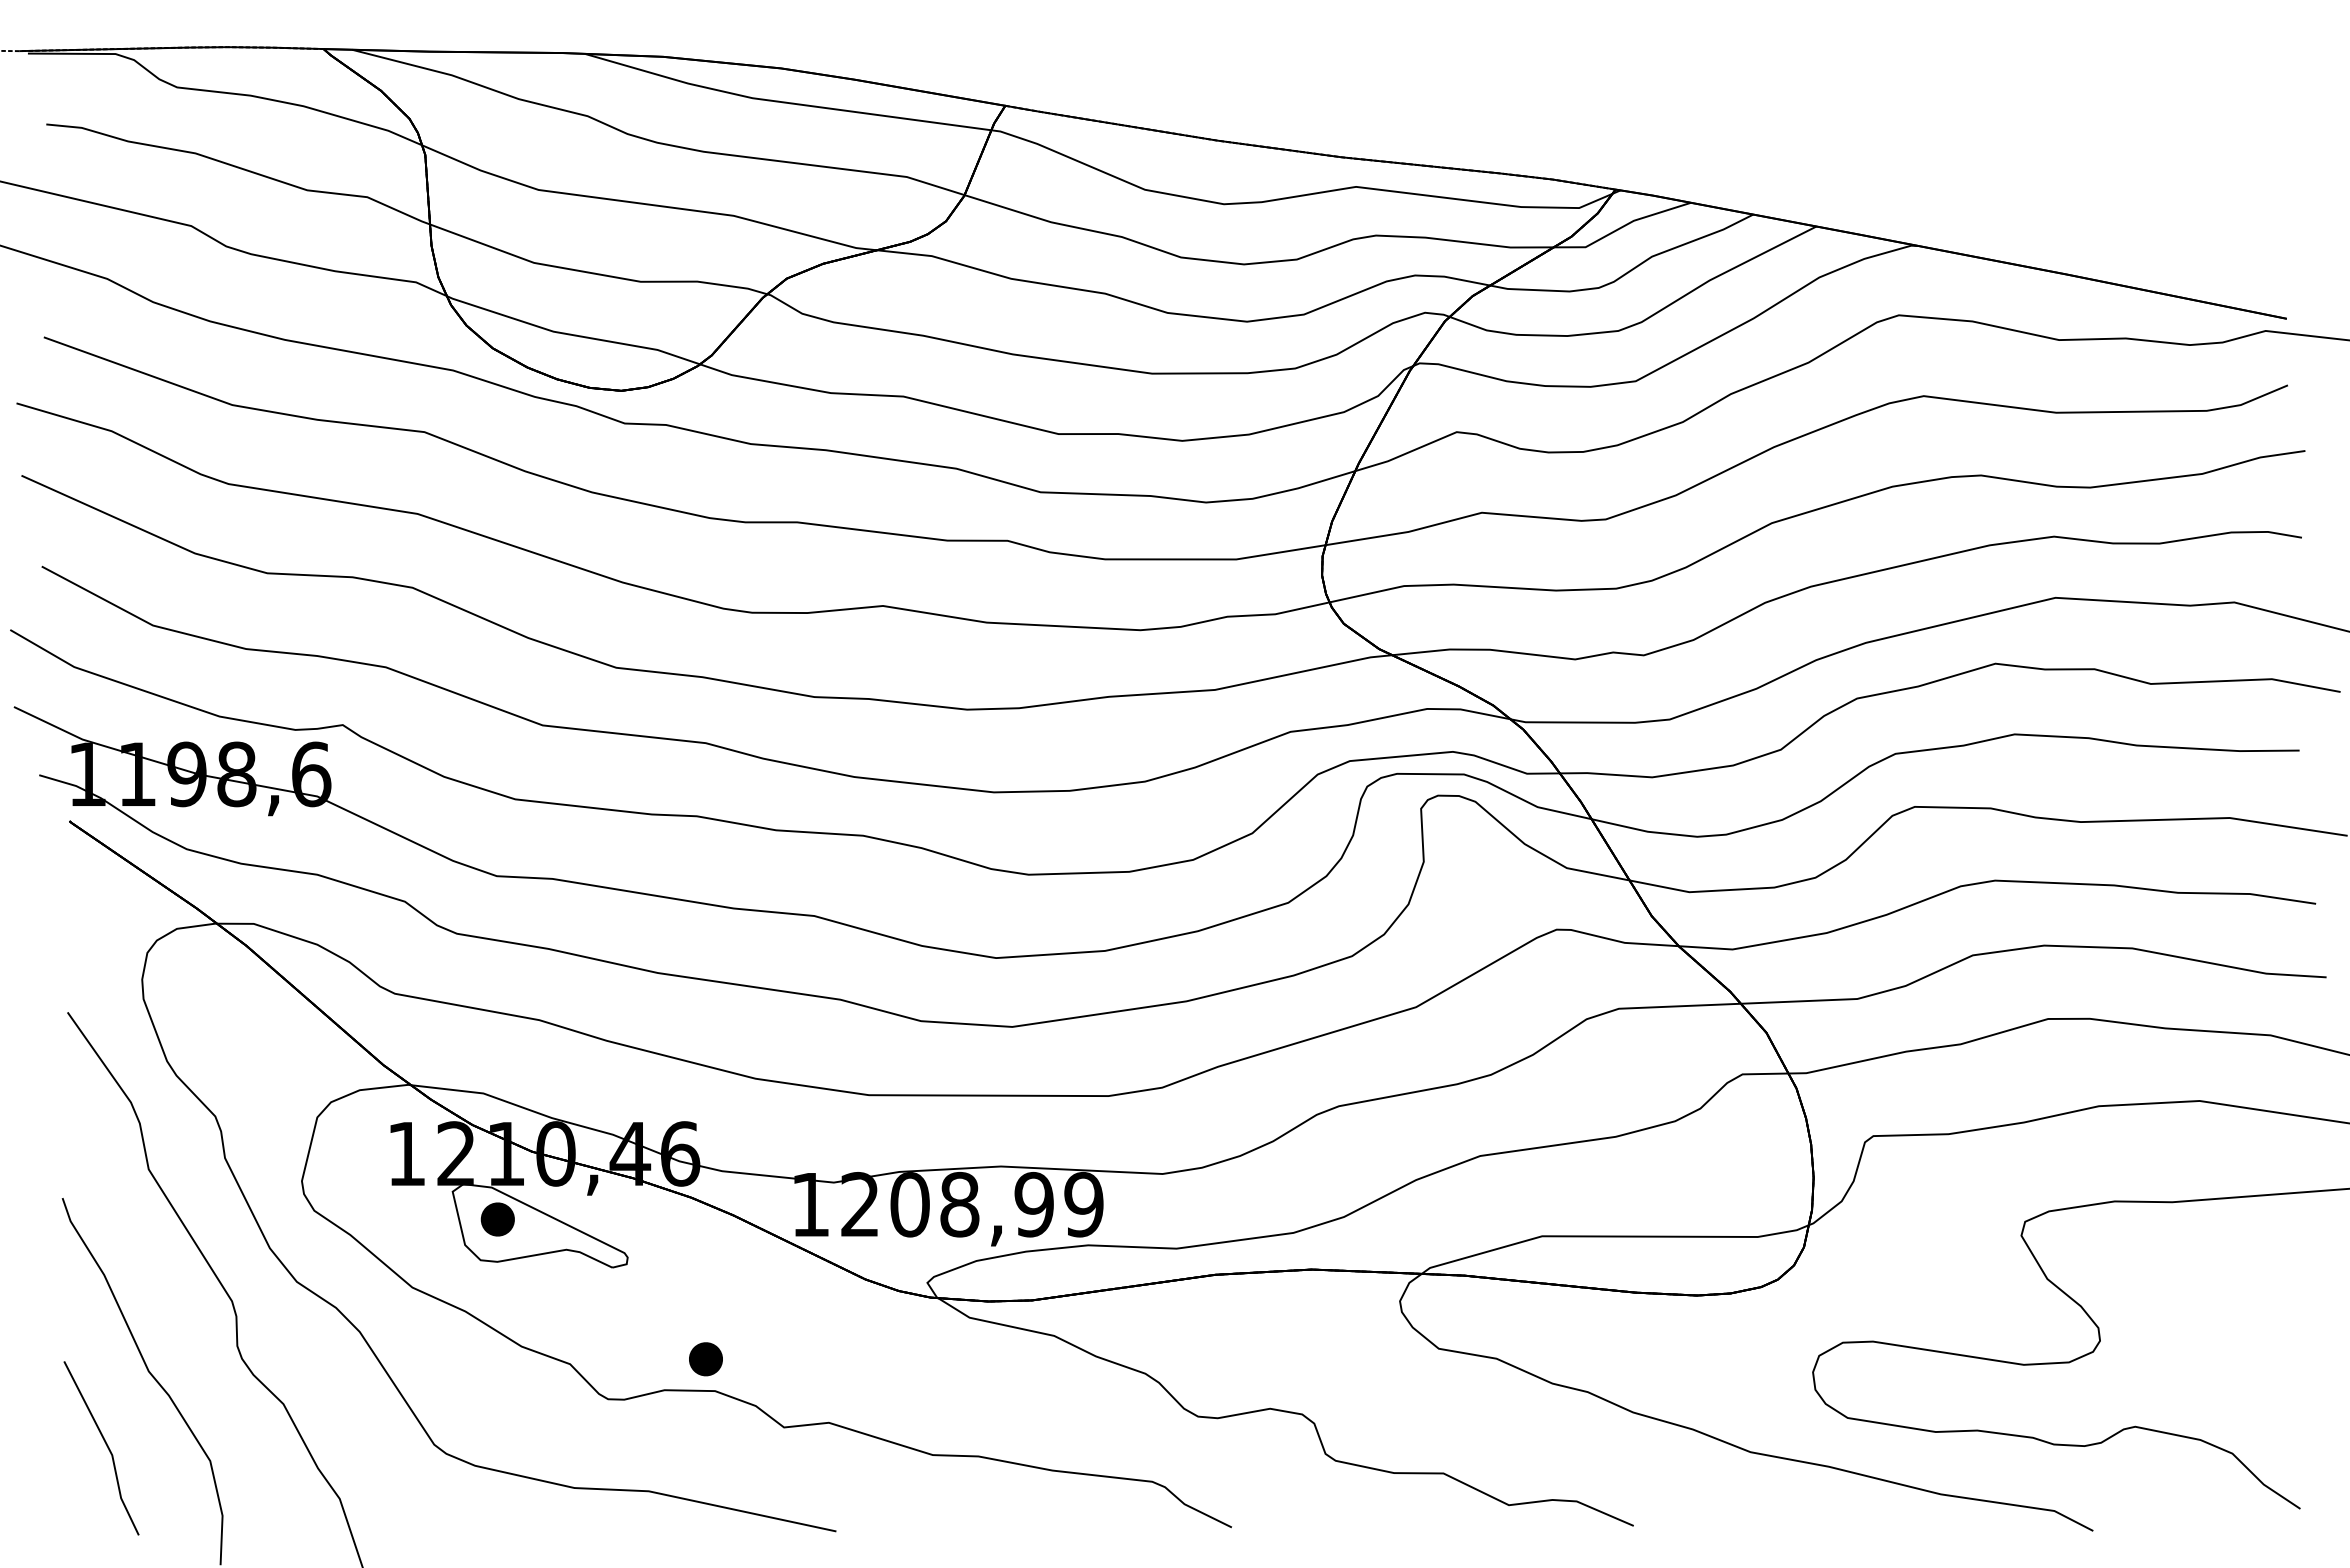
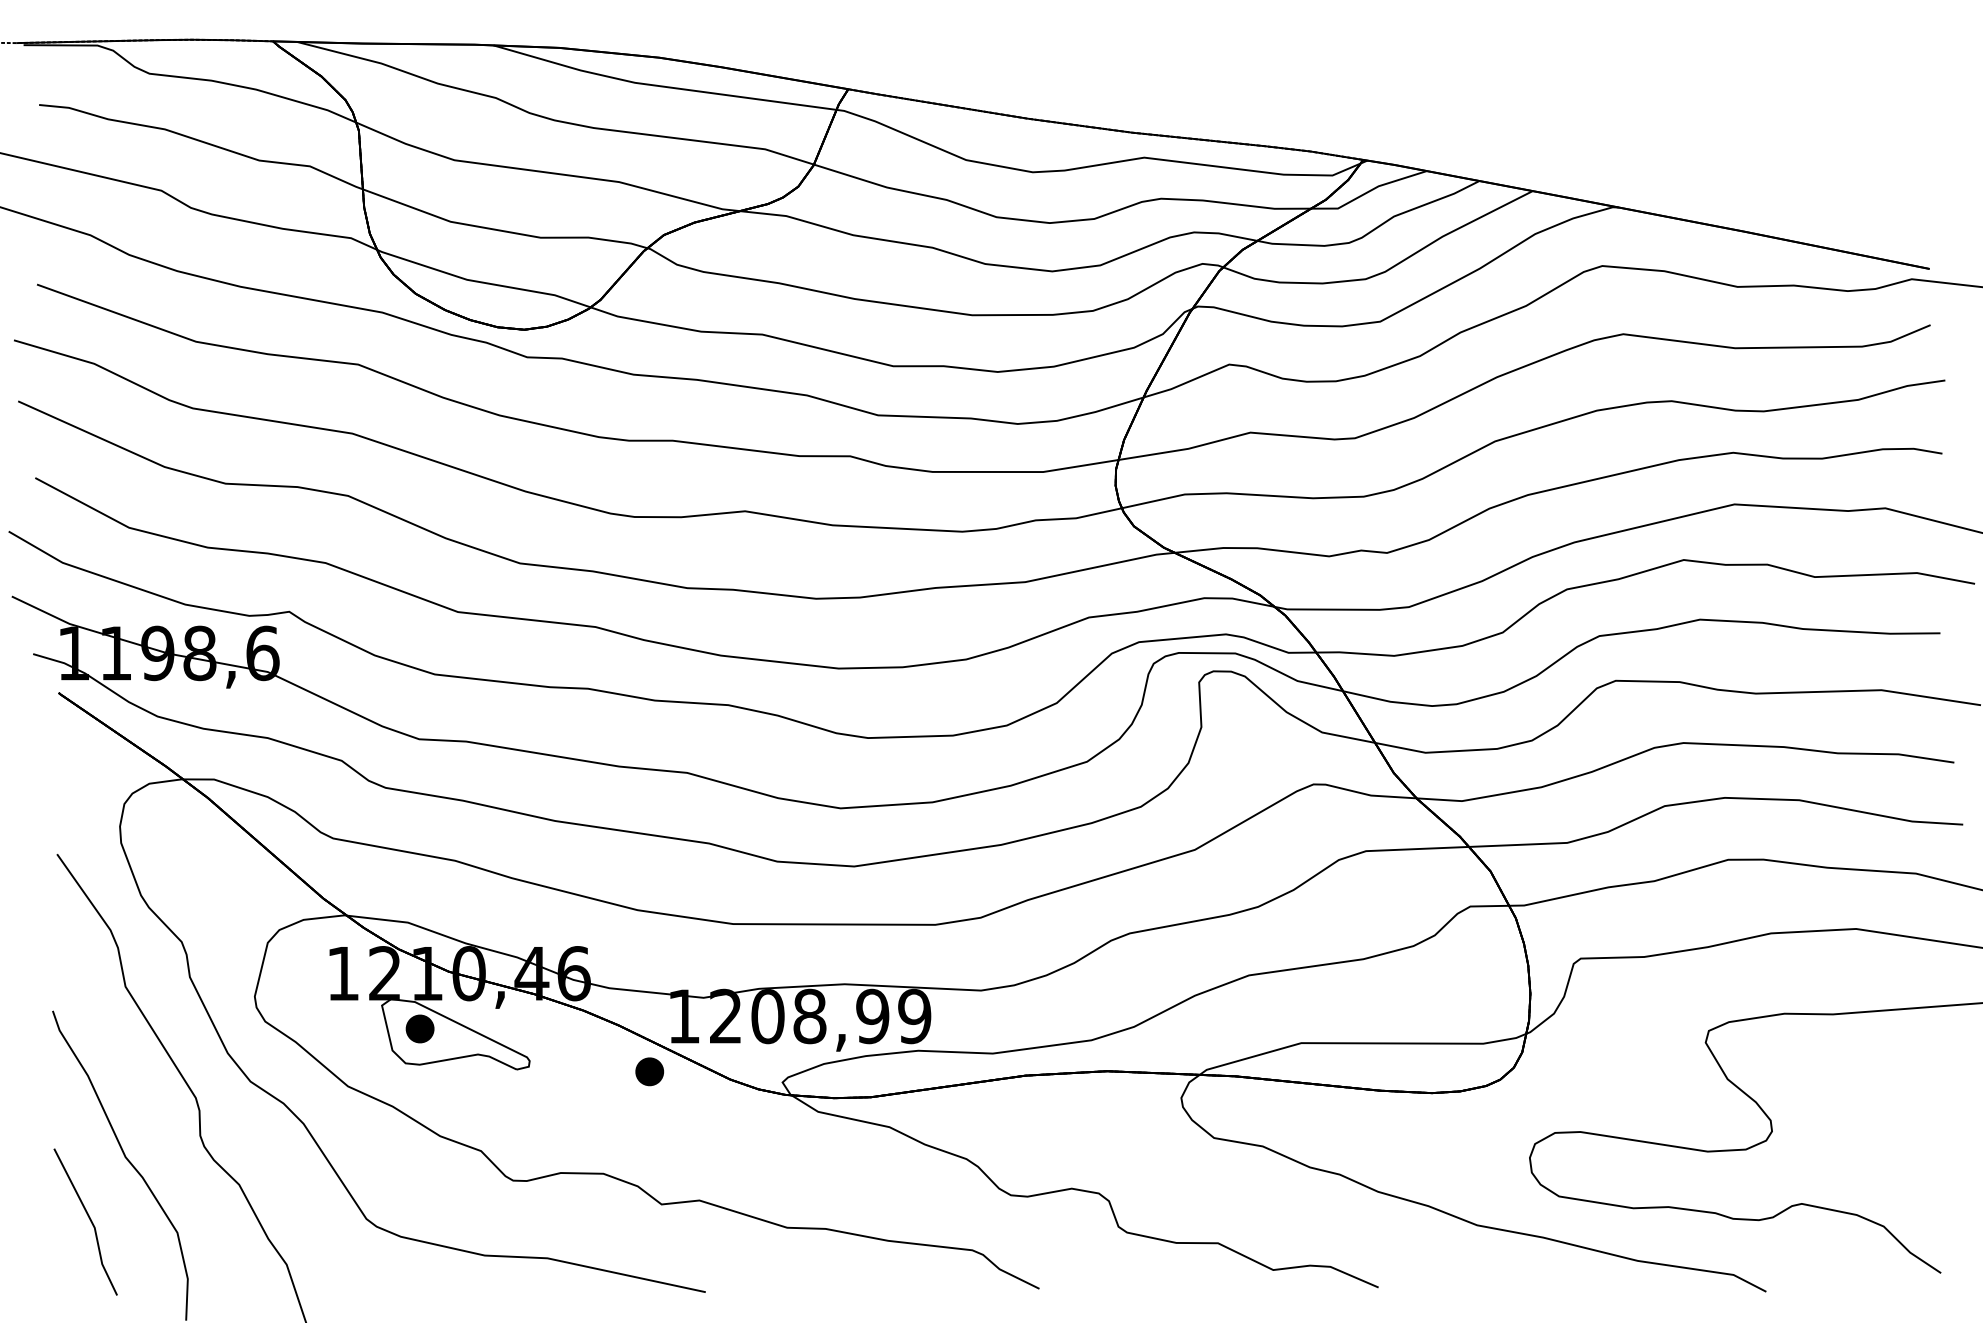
part: (705, 1359) -> (649, 1072), moved

